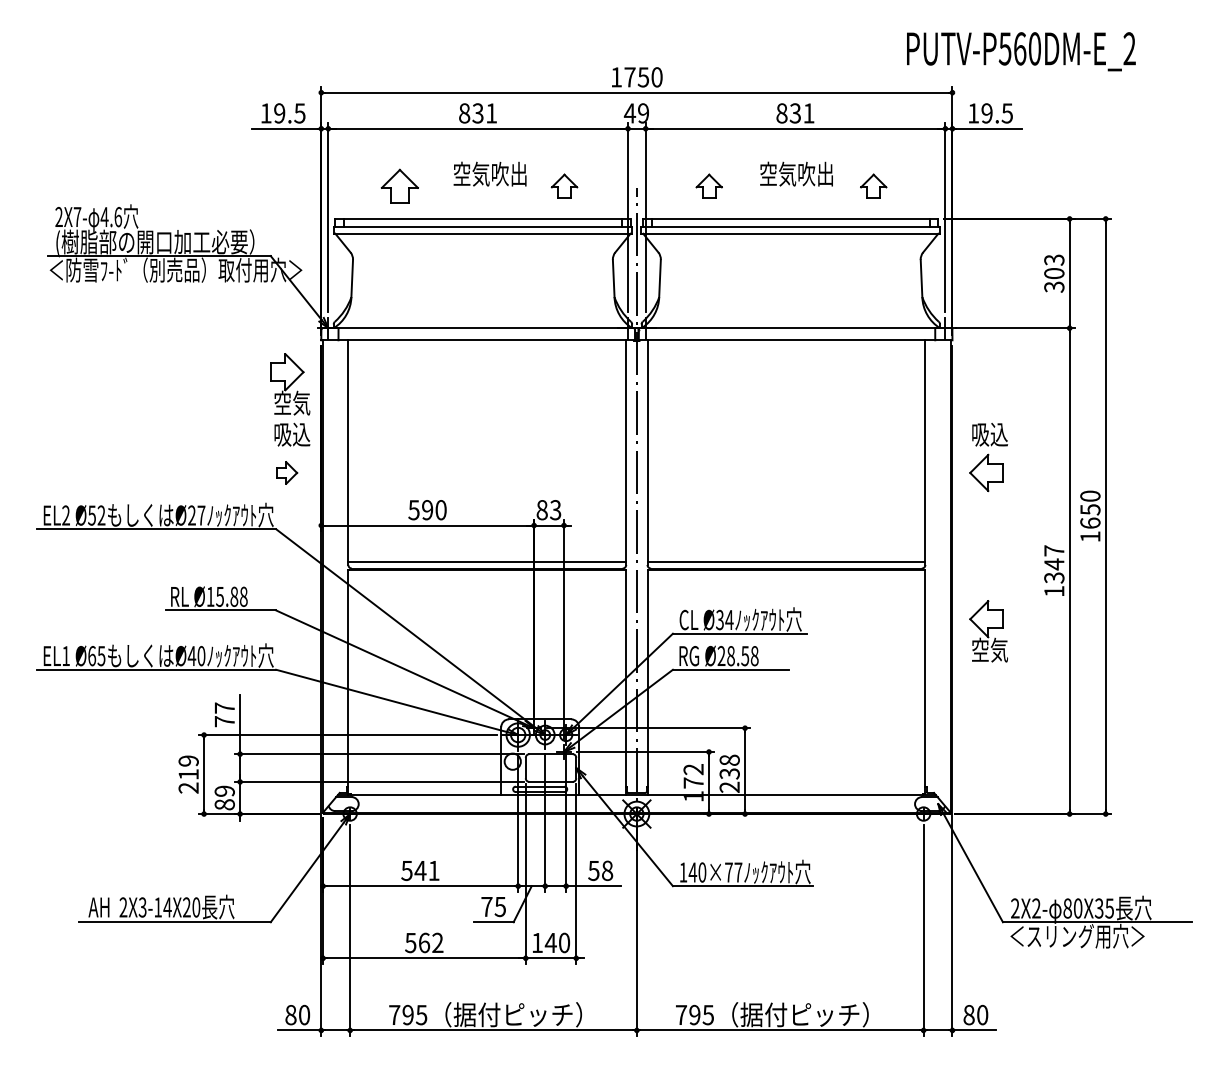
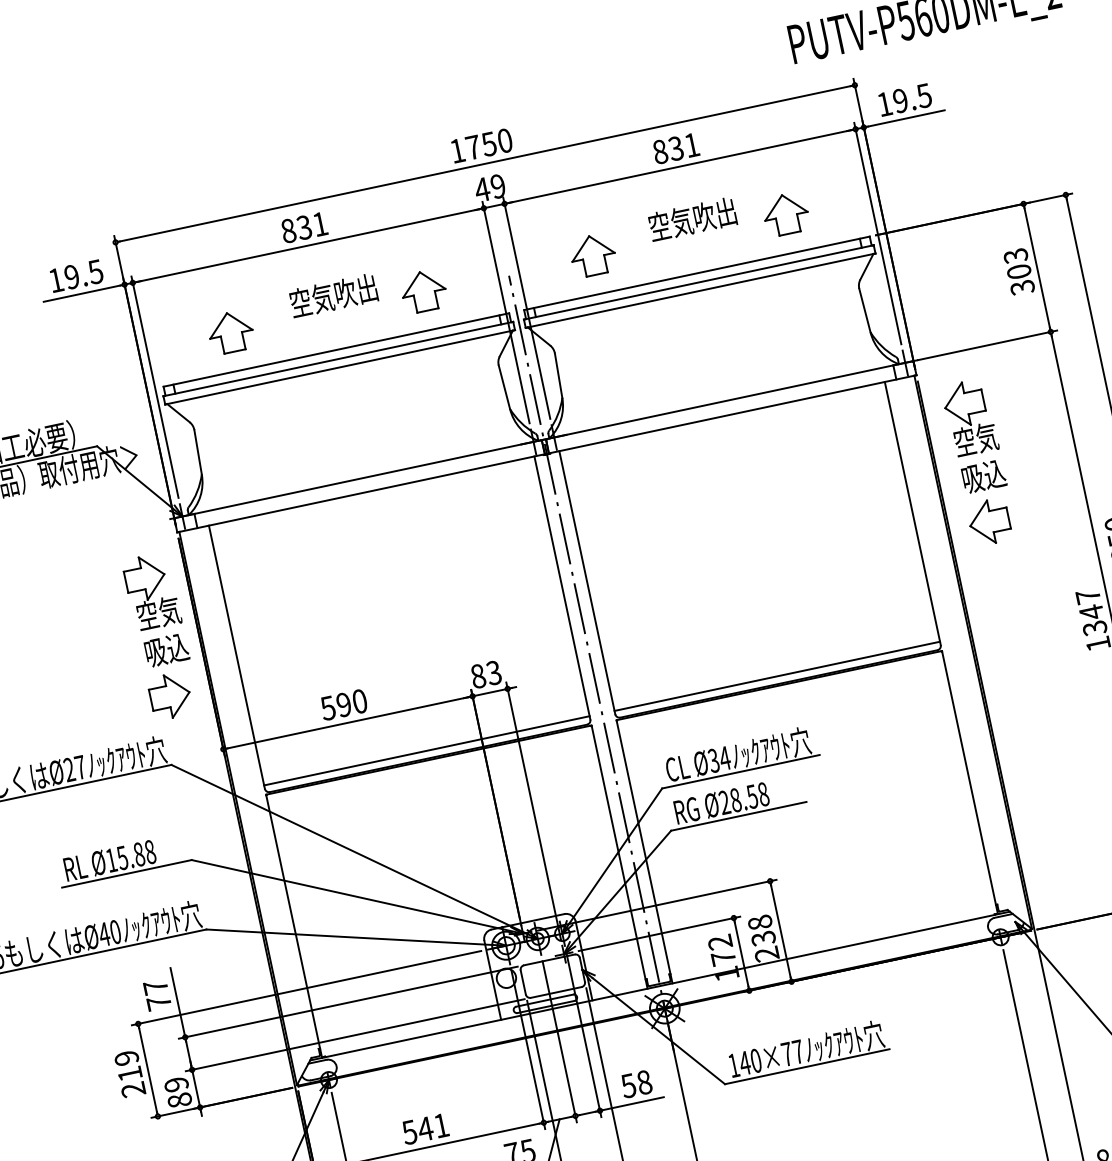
part: (564, 185) -> (423, 290), size x1.43
part: (709, 185) -> (593, 254), size x1.43
part: (873, 185) -> (785, 213), size x1.43
part: (287, 472) -> (170, 695), size x1.67
part: (988, 631) -> (969, 418), moved

